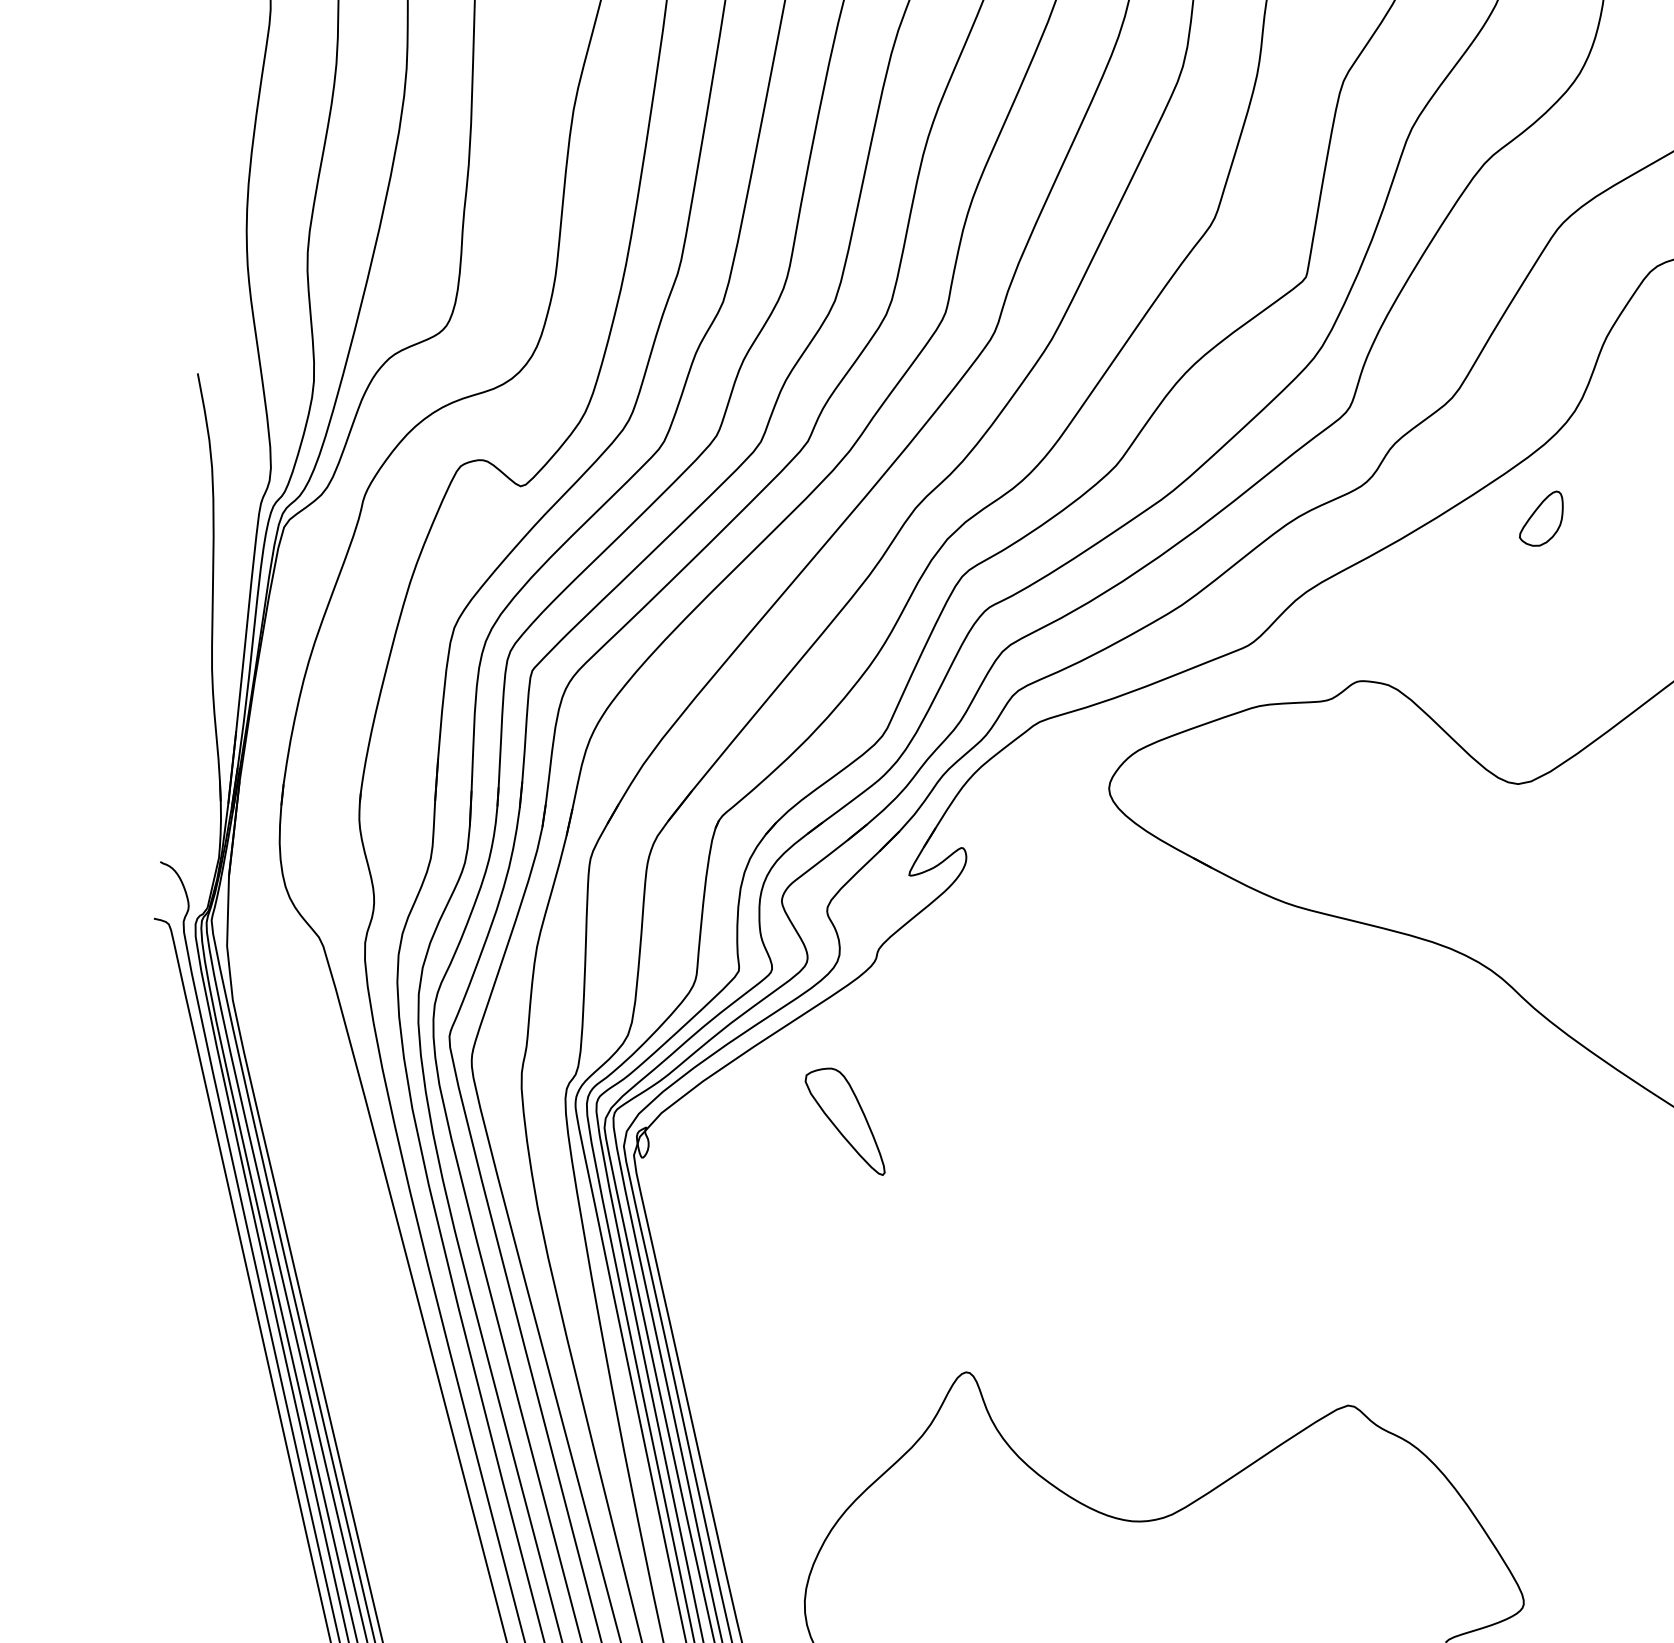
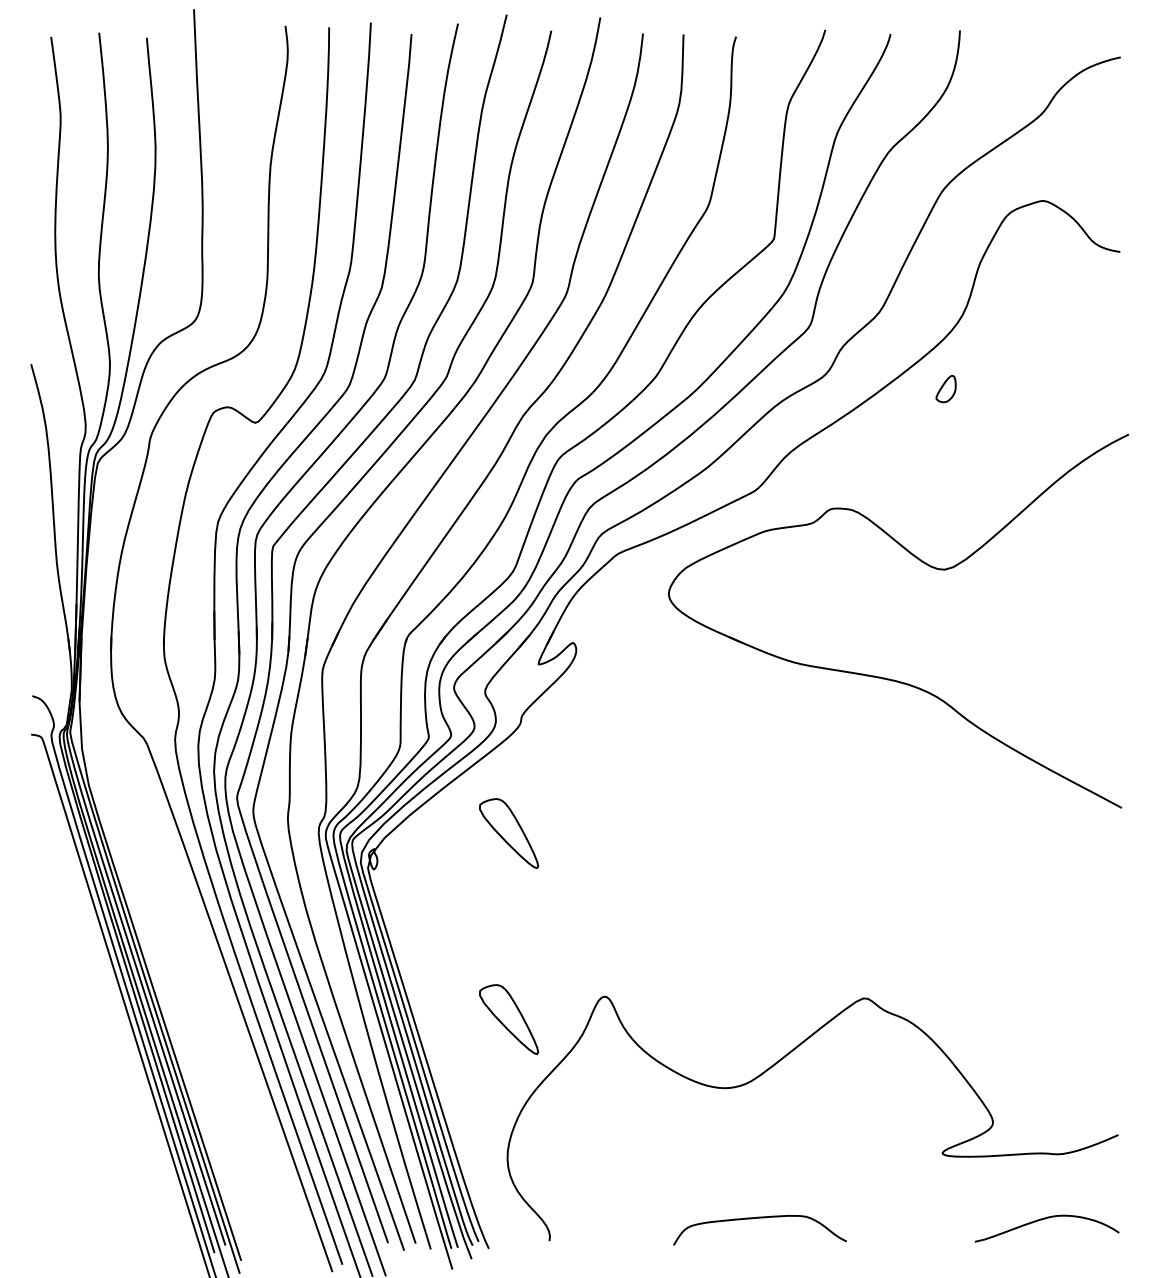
part: (1540, 517) -> (945, 388), size x0.7
part: (824, 1394) -> (509, 1019), added

